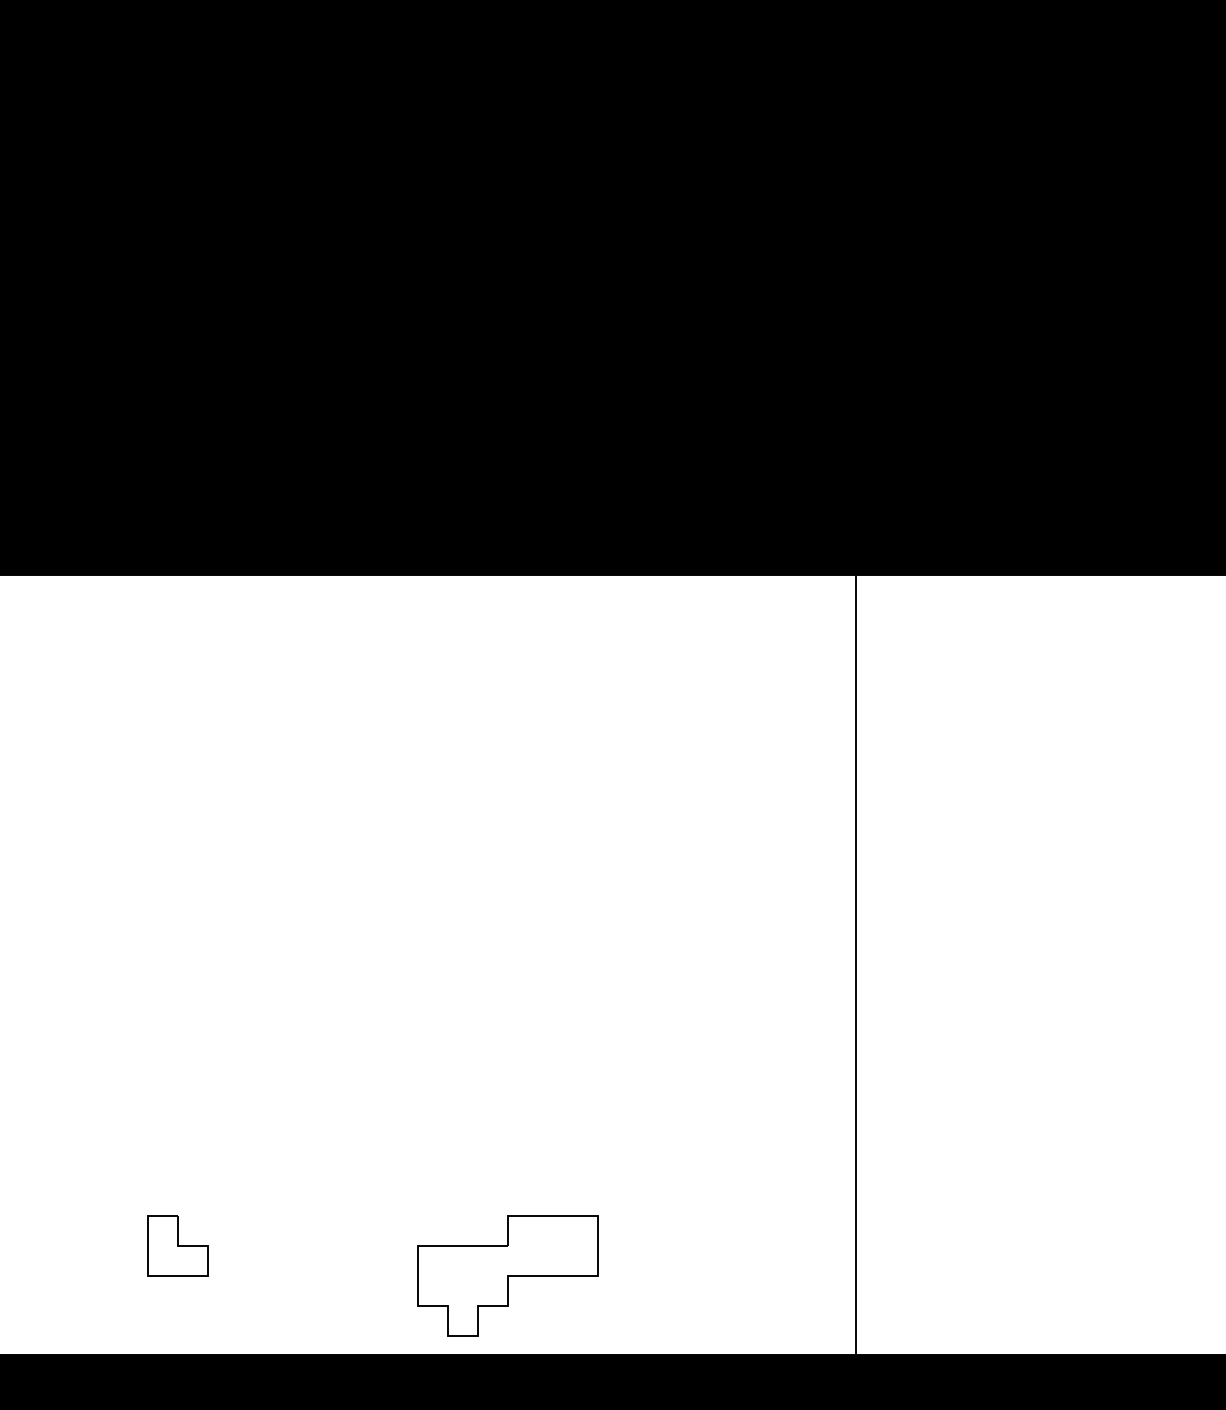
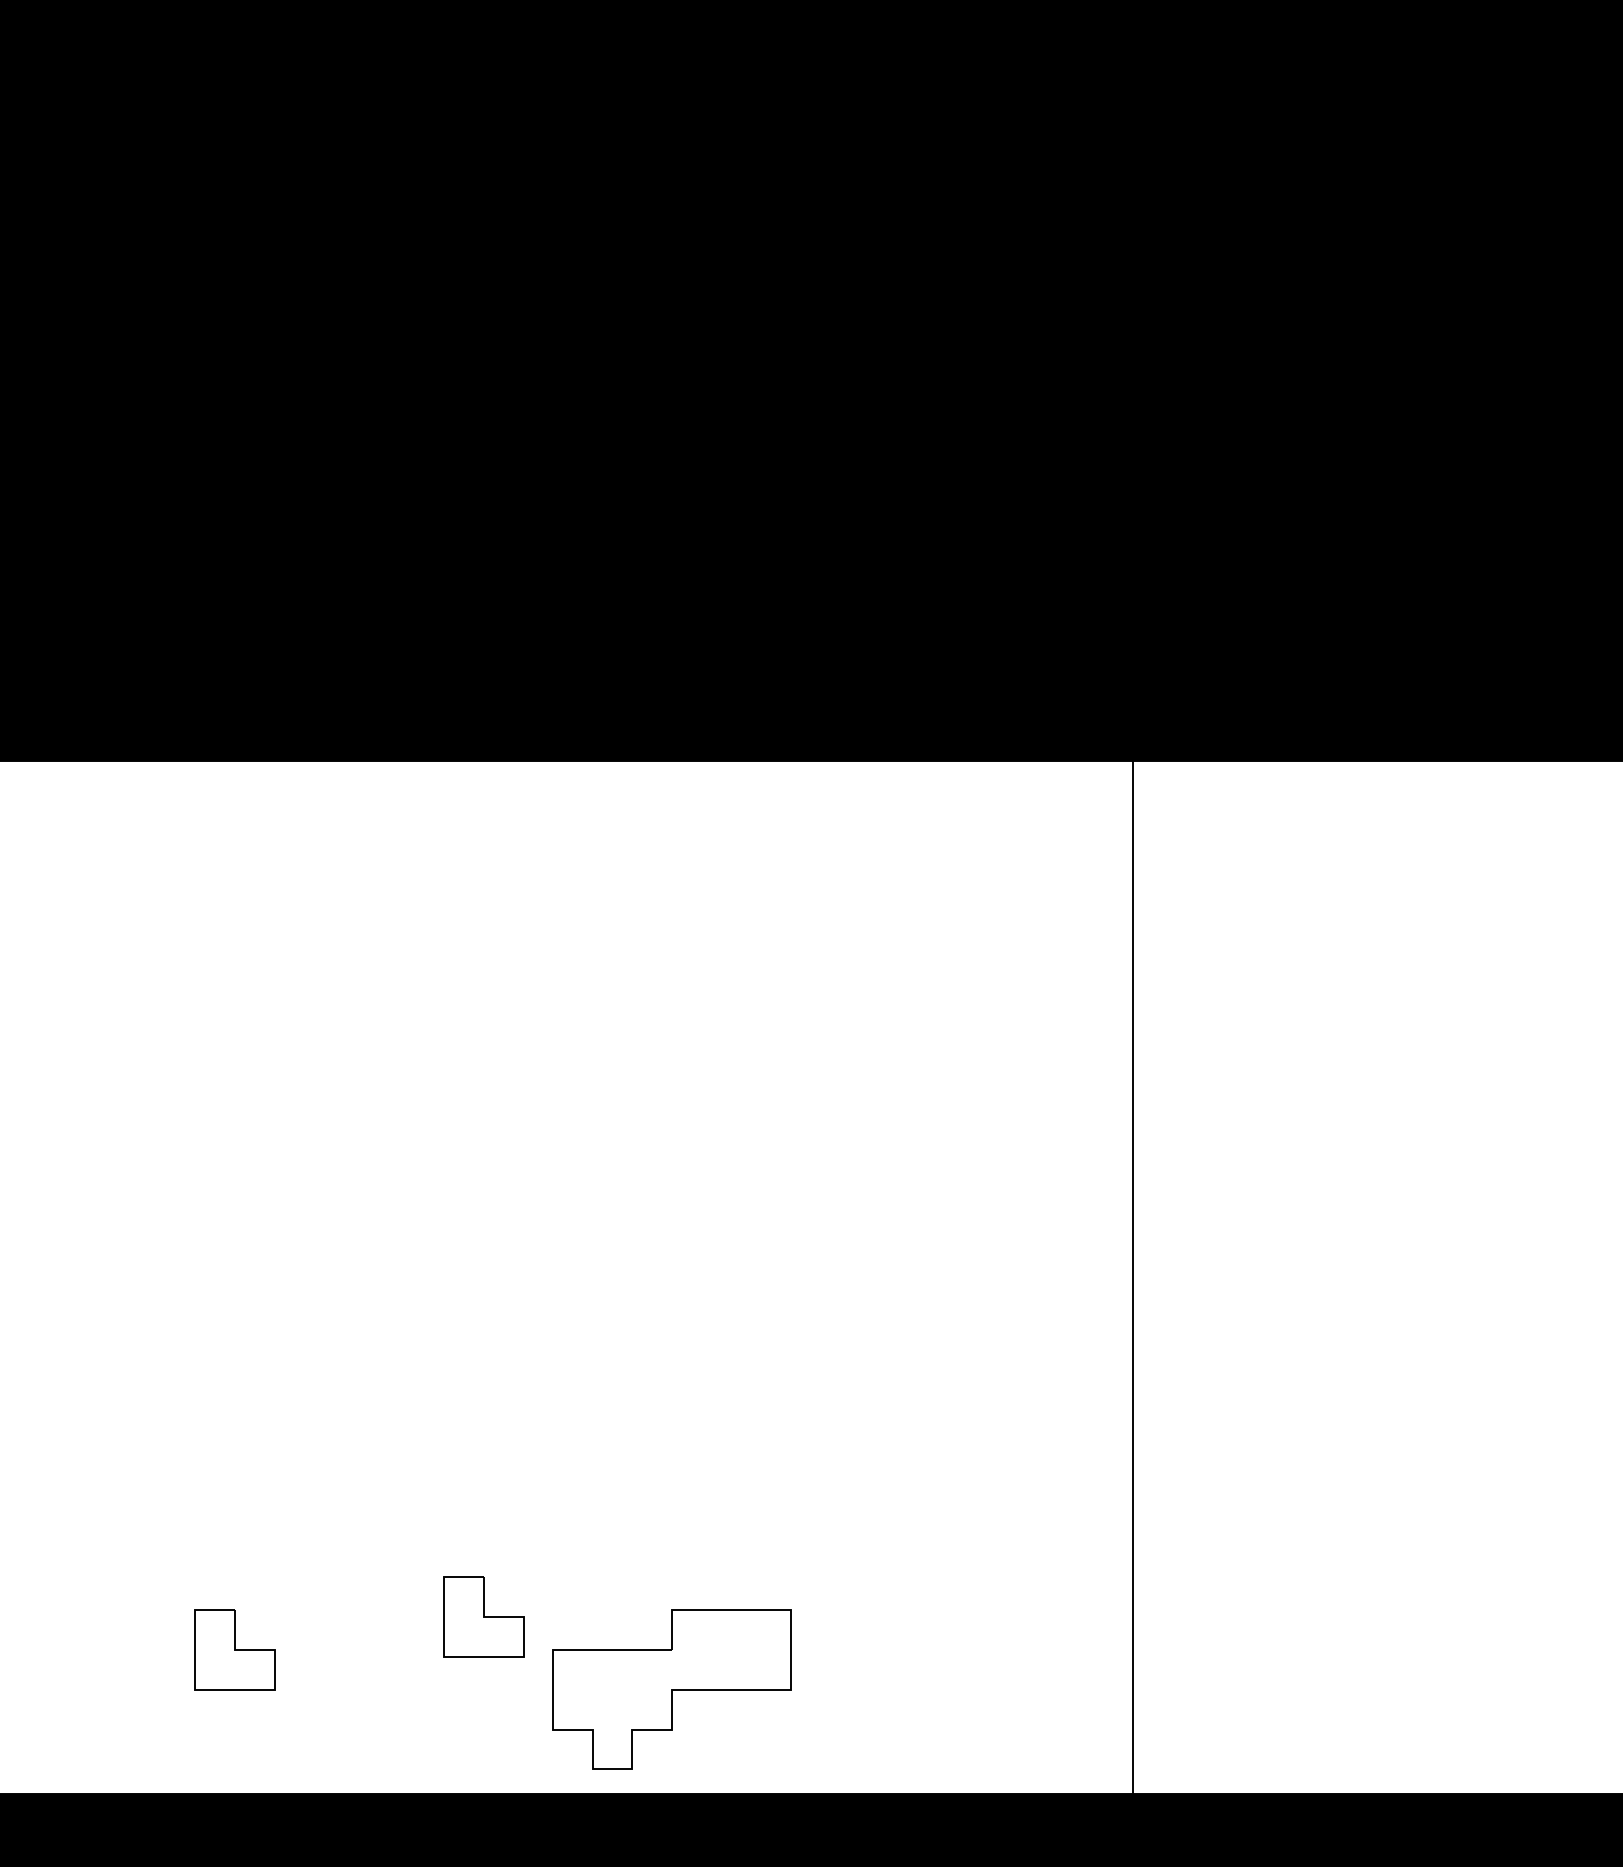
part: (365, 1220) -> (483, 1615), added

